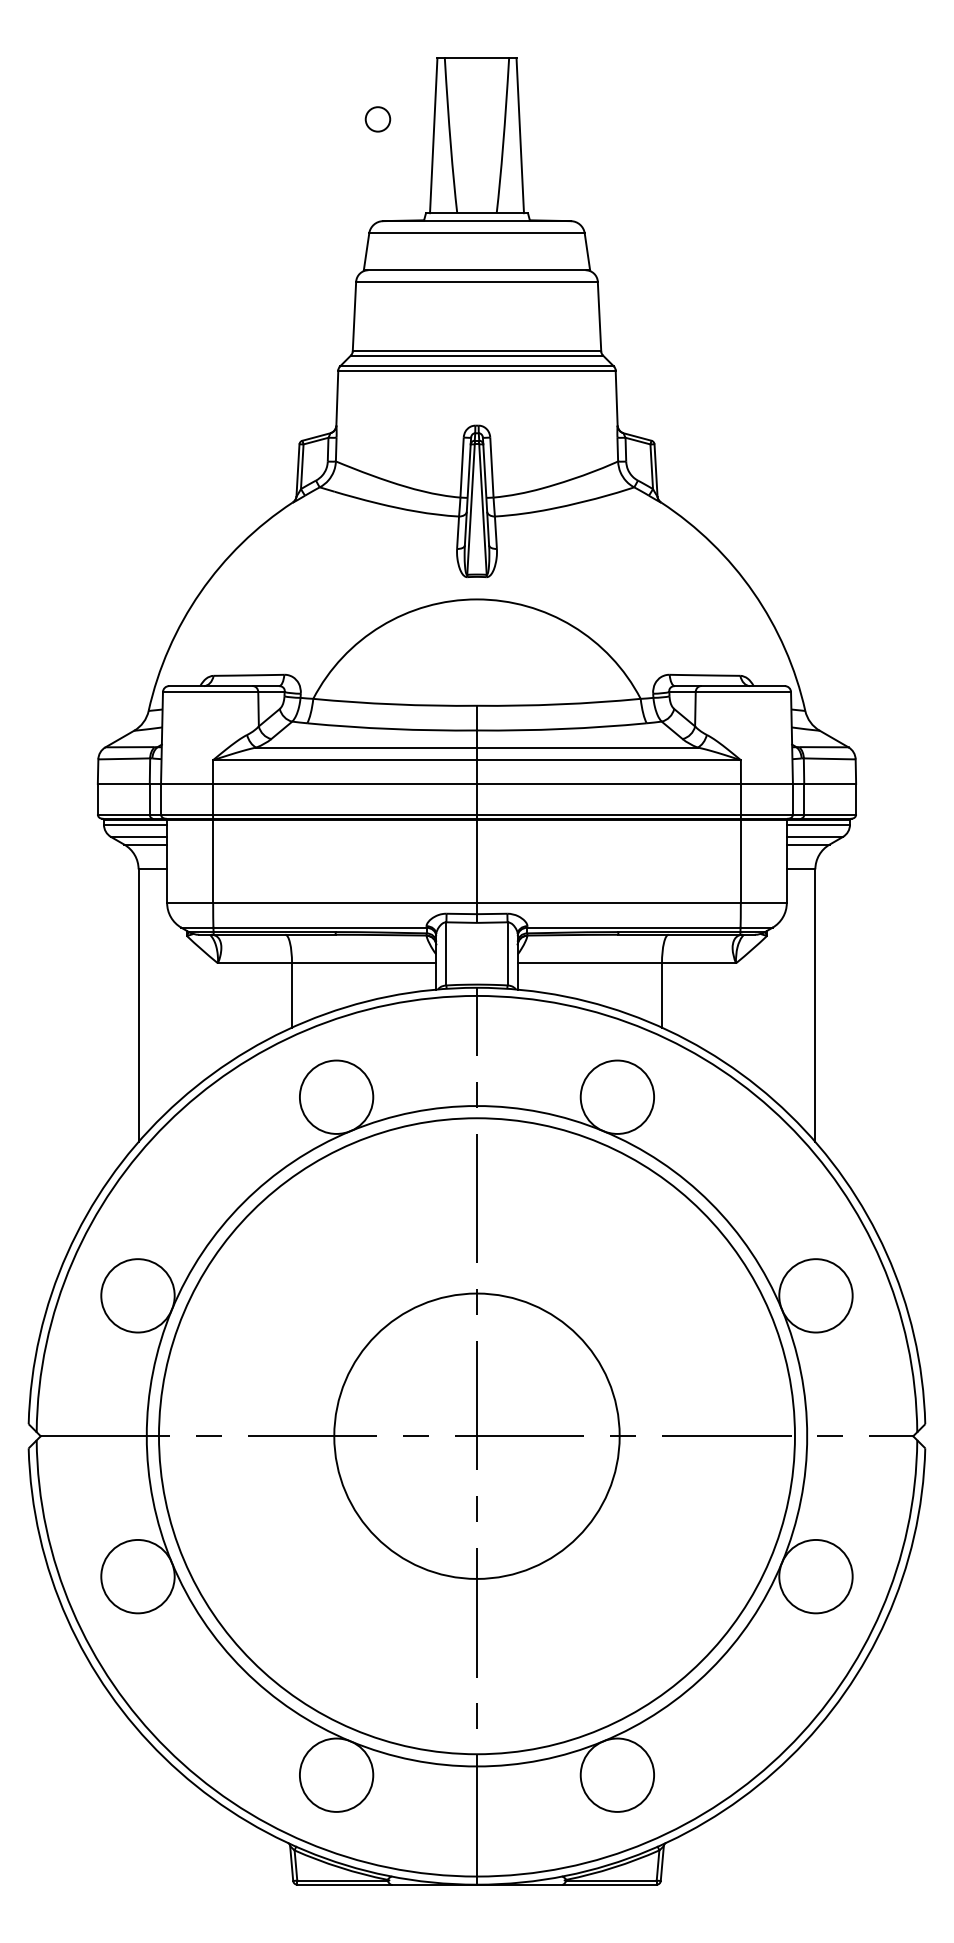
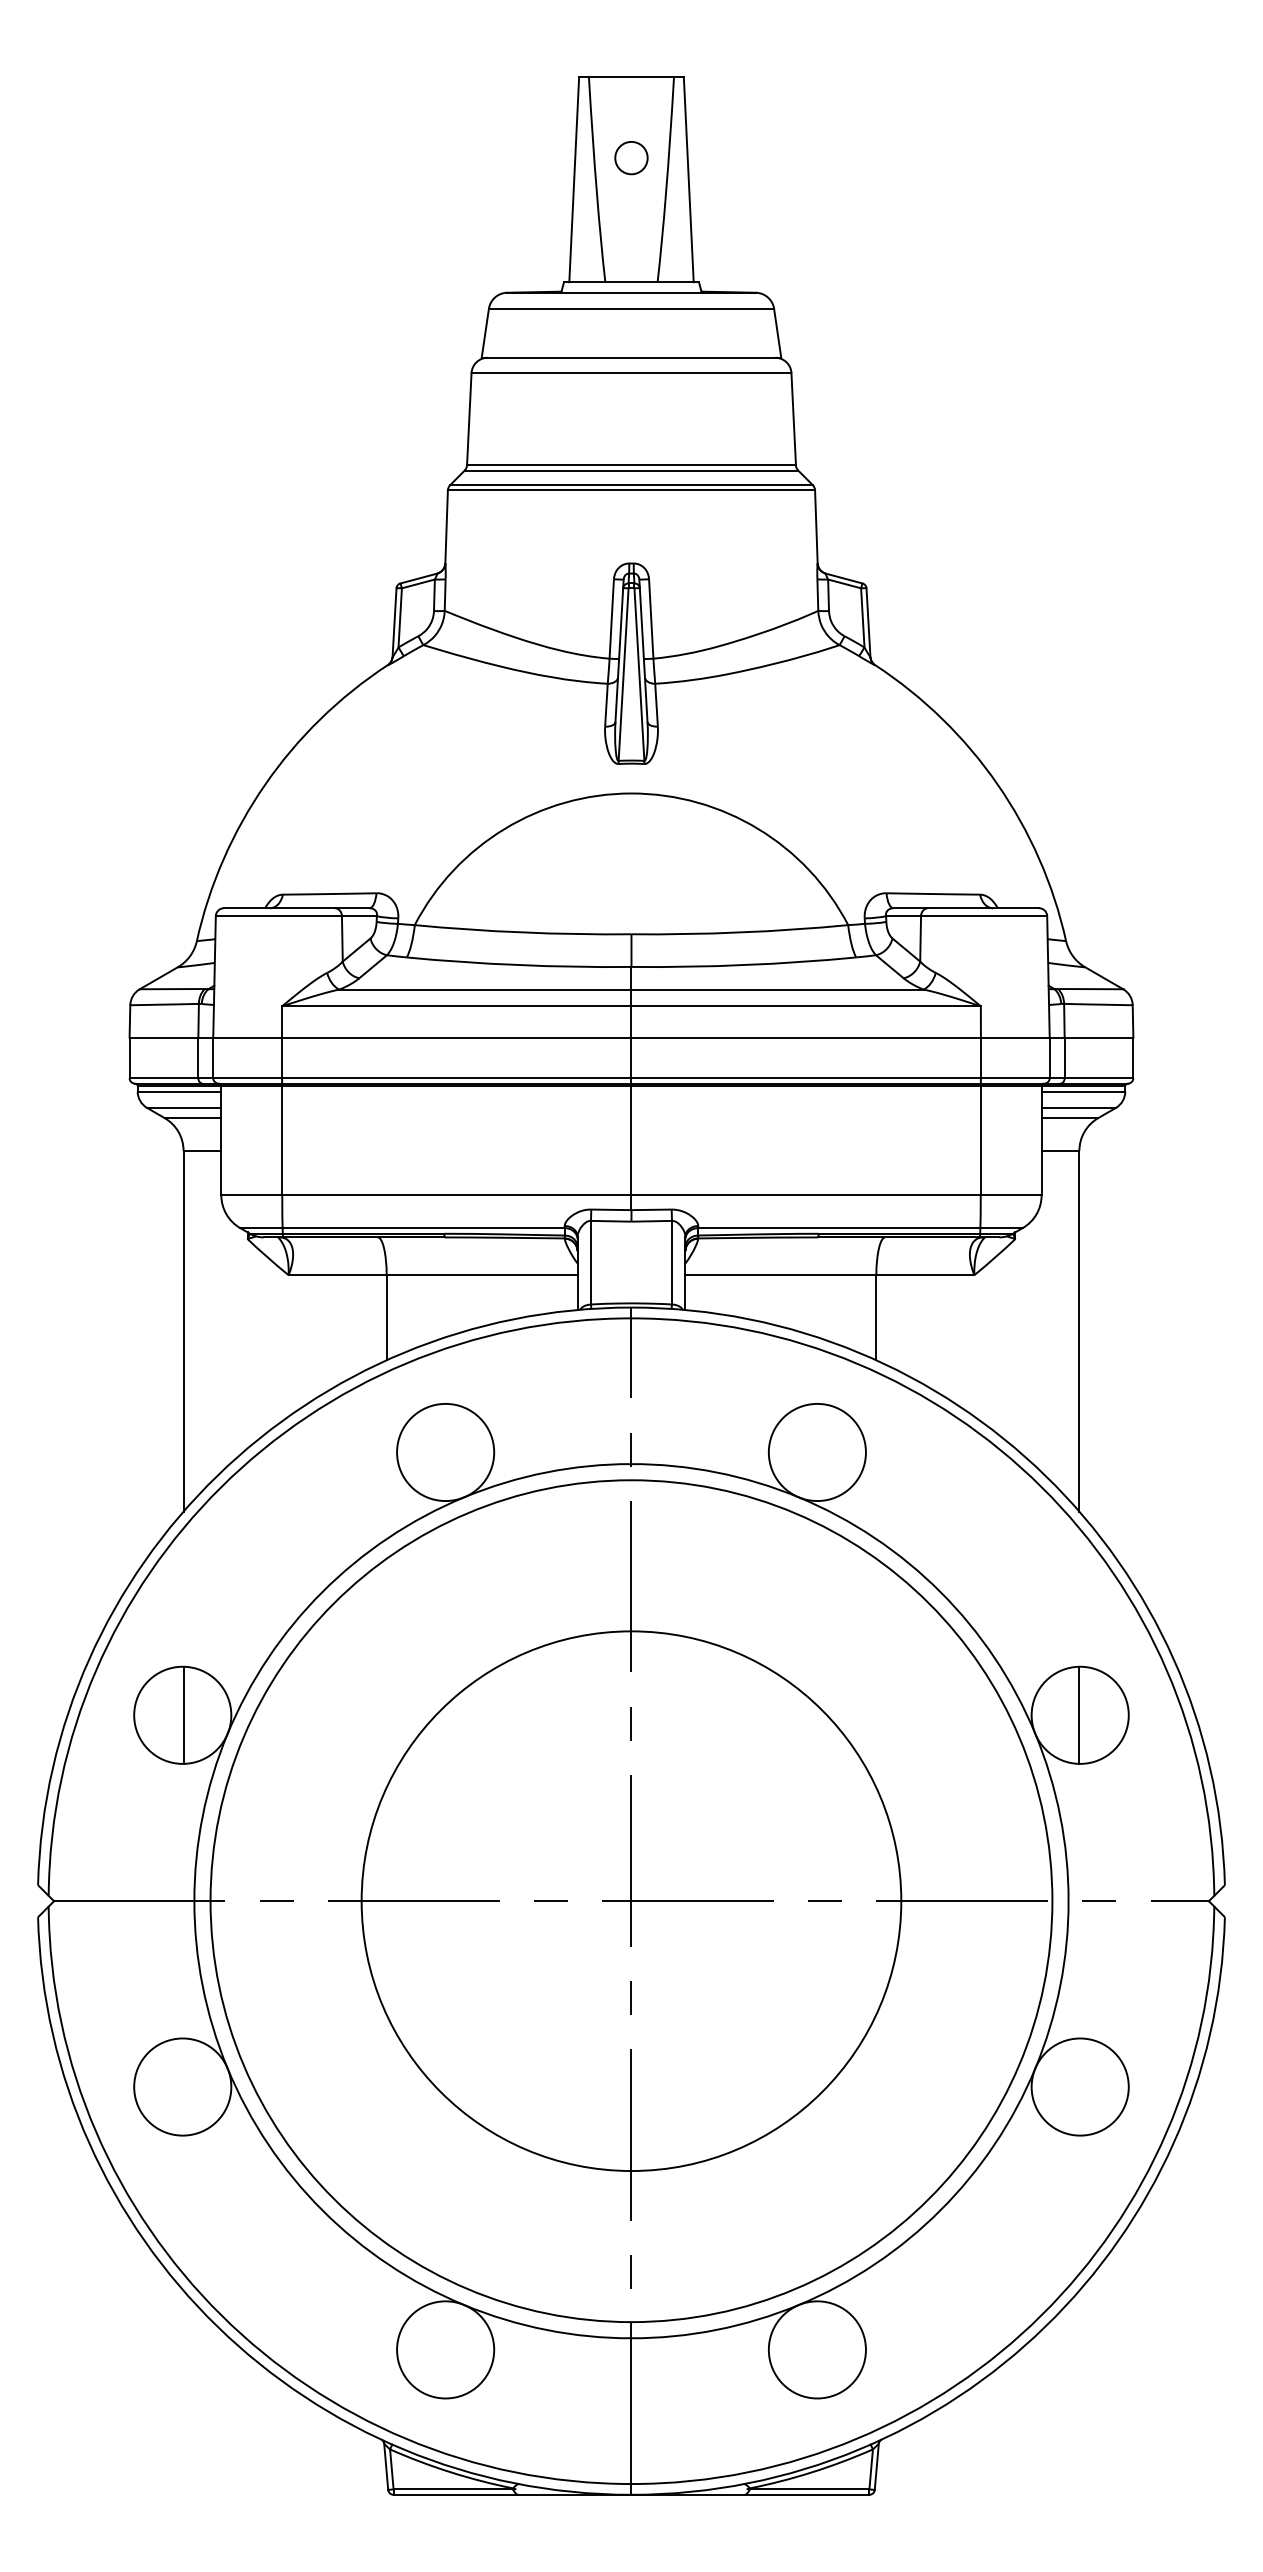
circle: (377, 119) -> (630, 158), moved
line: (138, 1295) -> (183, 1714), added
line: (815, 1295) -> (1079, 1714), added
circle: (476, 1436) -> (630, 1901), size x1.43

